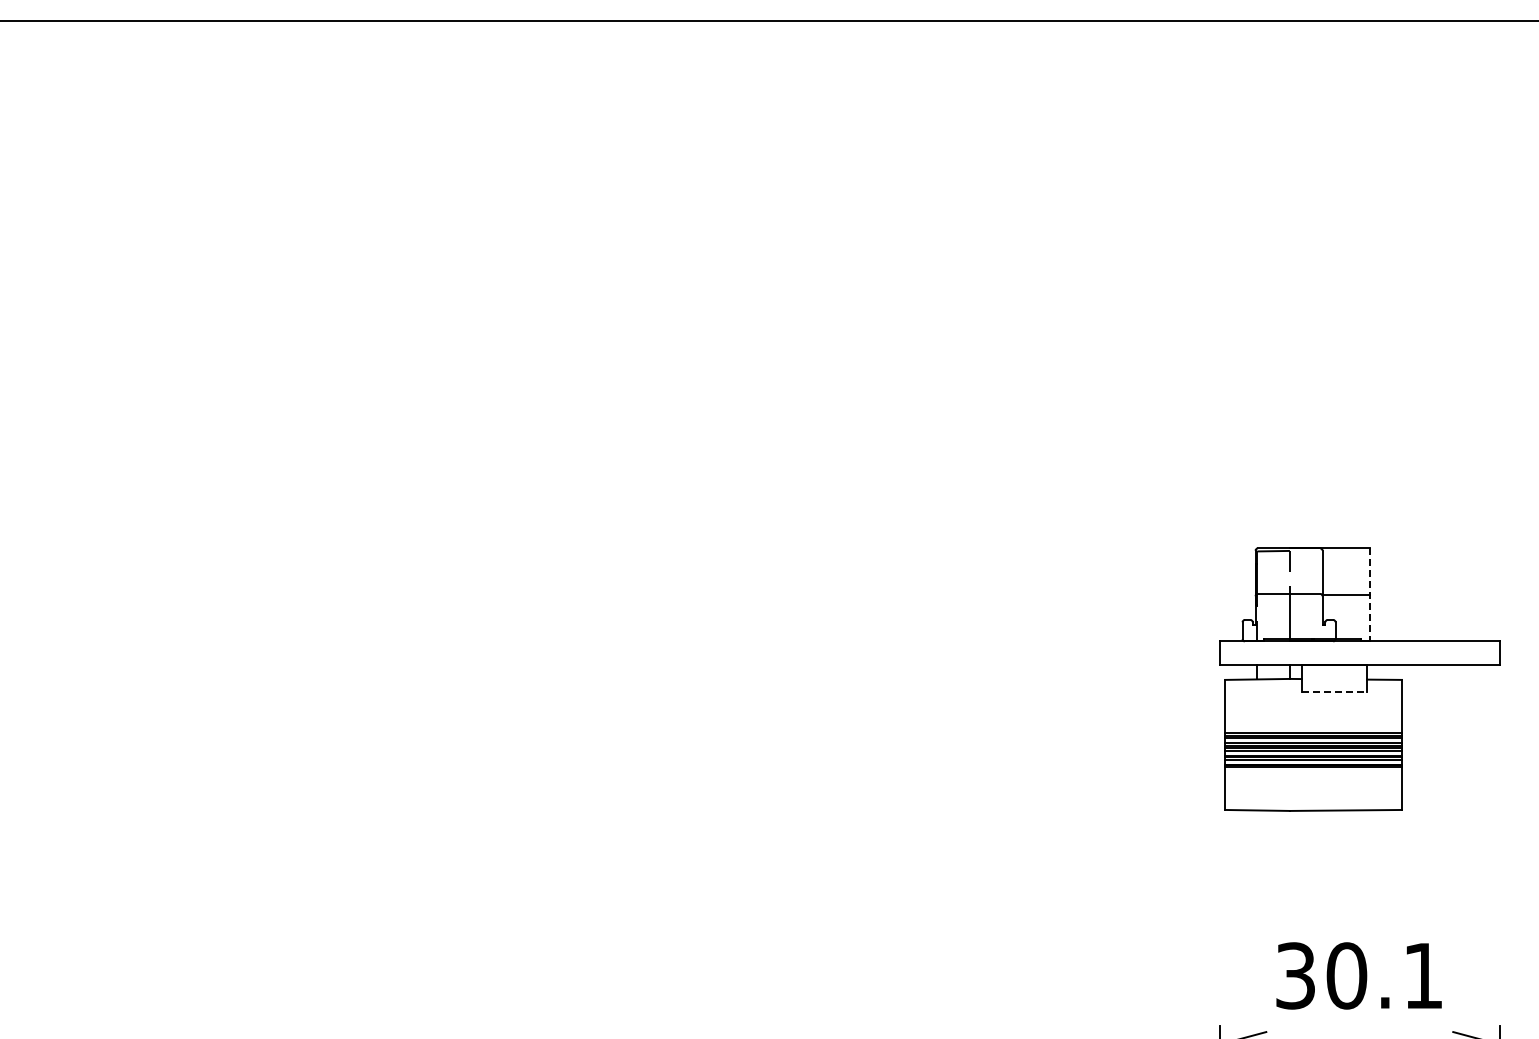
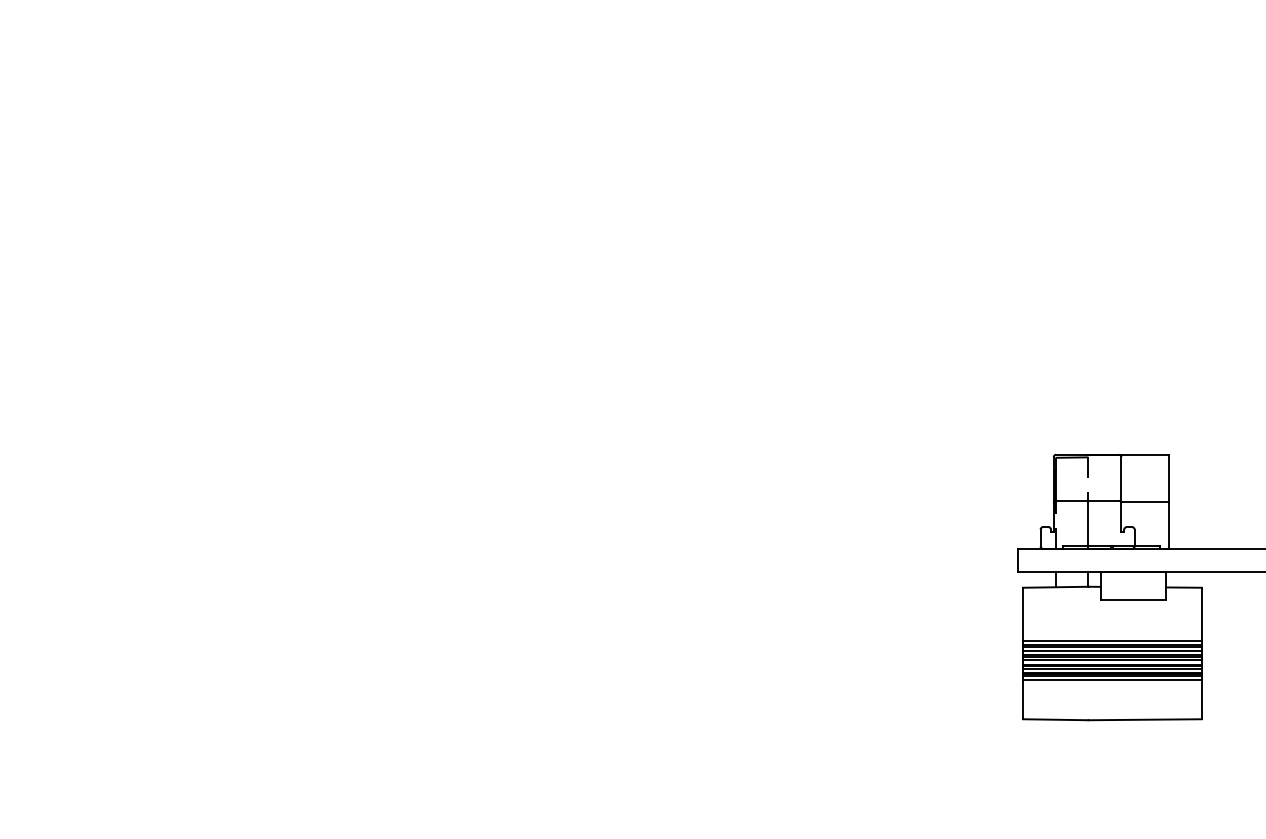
line: (1369, 595) -> (1168, 502), dashed -> solid
line: (1334, 691) -> (1133, 599), dashed -> solid
line: (1313, 771) -> (1112, 680), added

